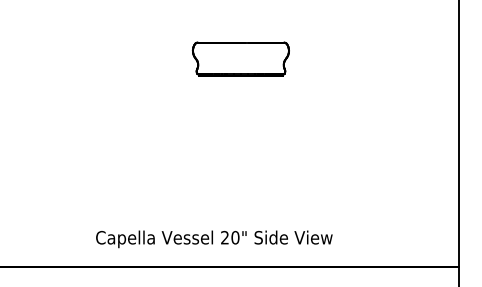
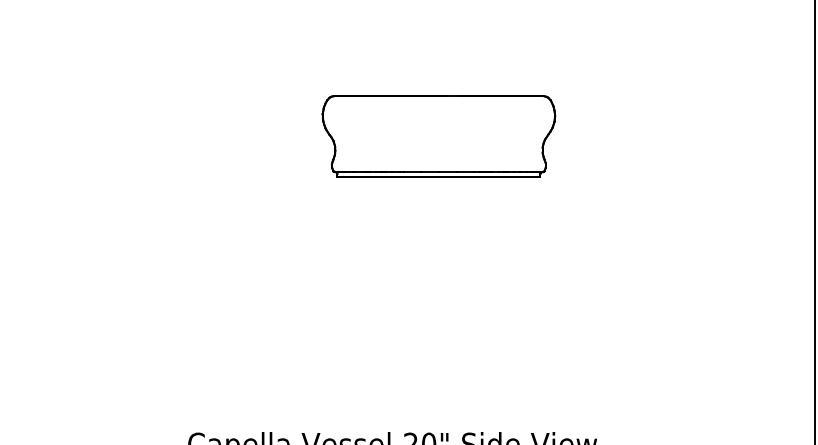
part: (240, 58) -> (437, 134), size x1.4

